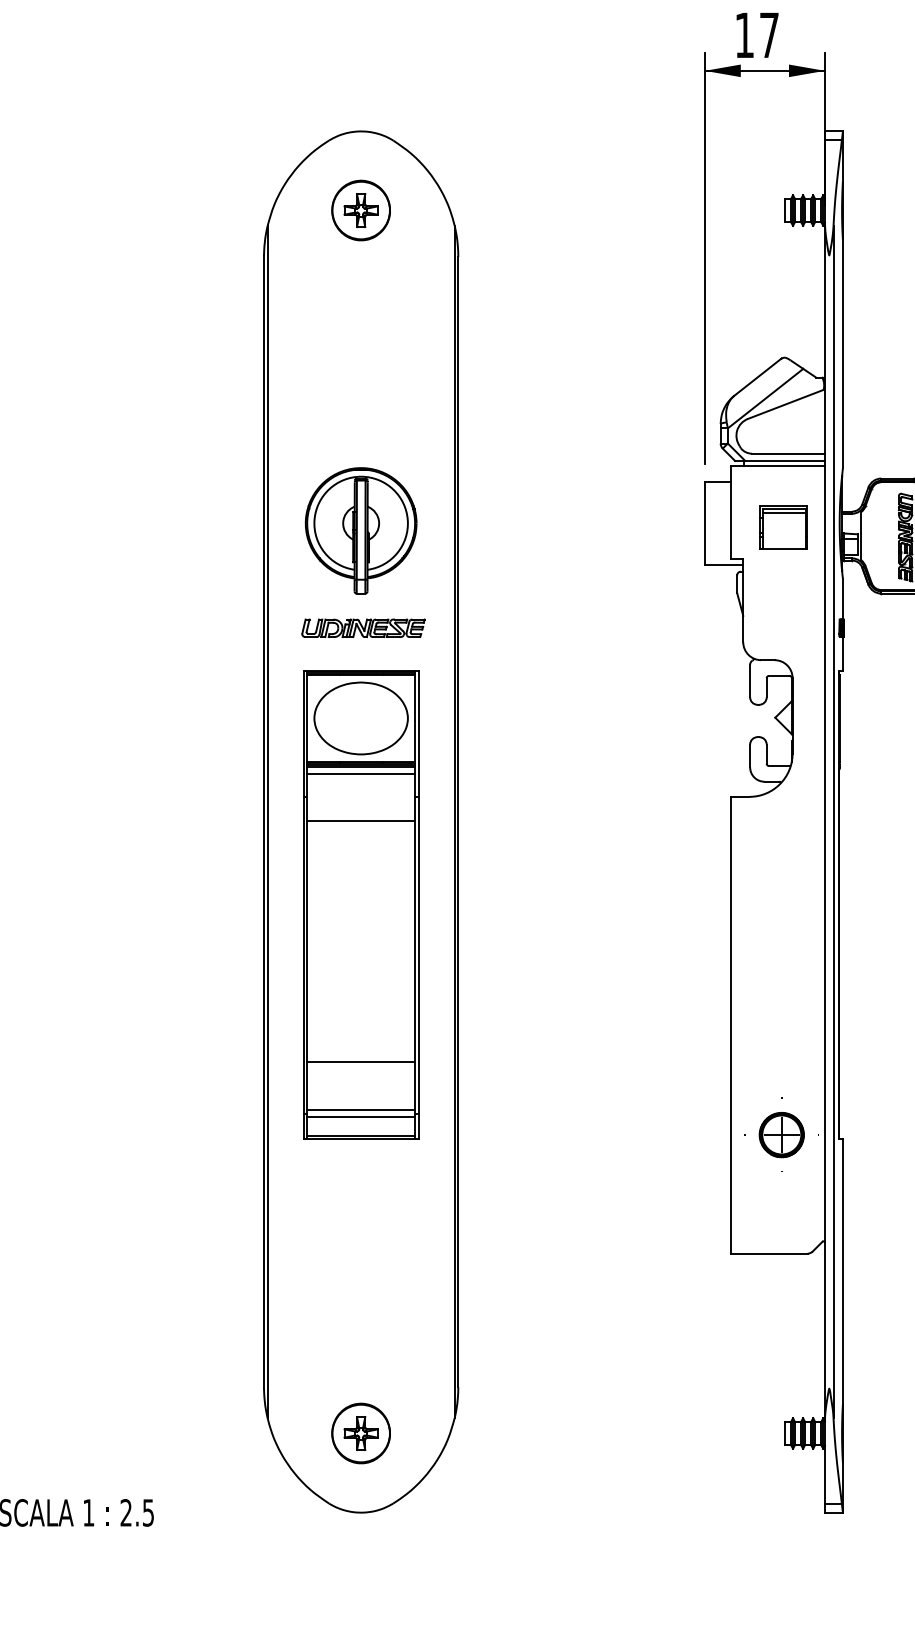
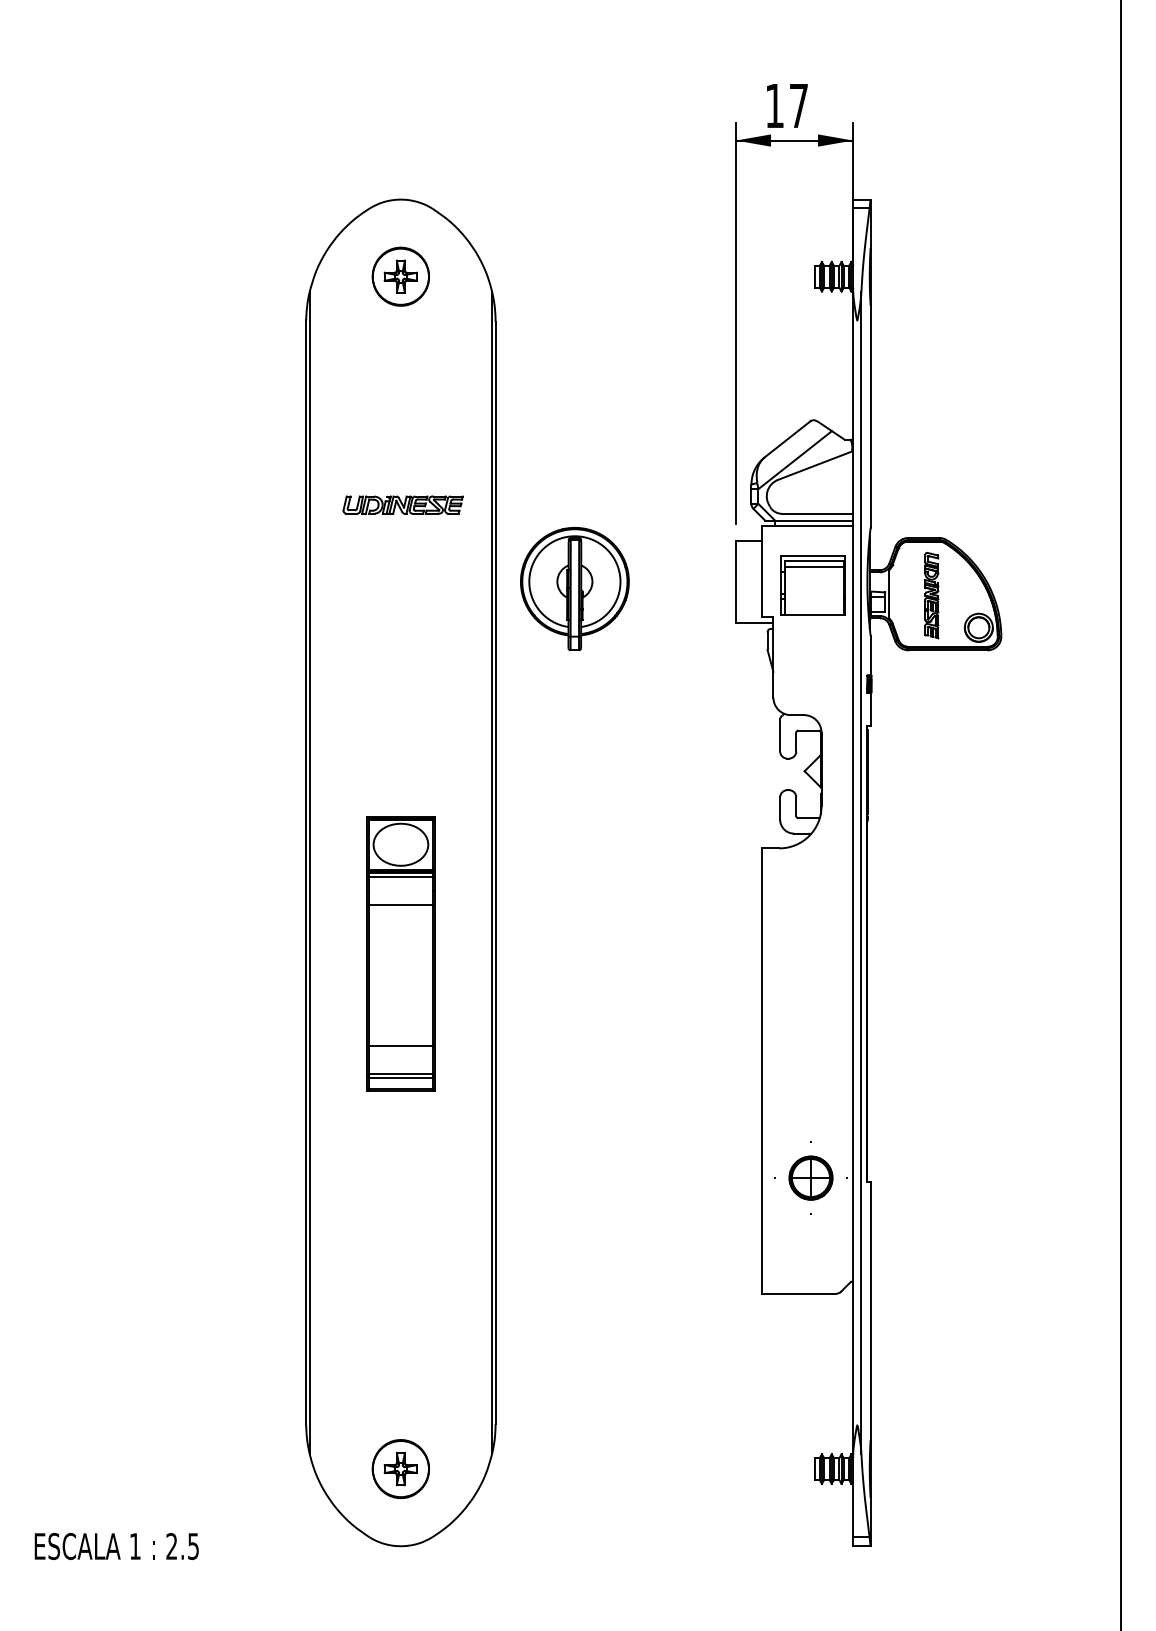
part: (783, 526) -> (812, 584), size x1.4
part: (360, 530) -> (574, 588), moved
part: (362, 627) -> (402, 504), moved
part: (360, 904) -> (400, 953), size x0.6

